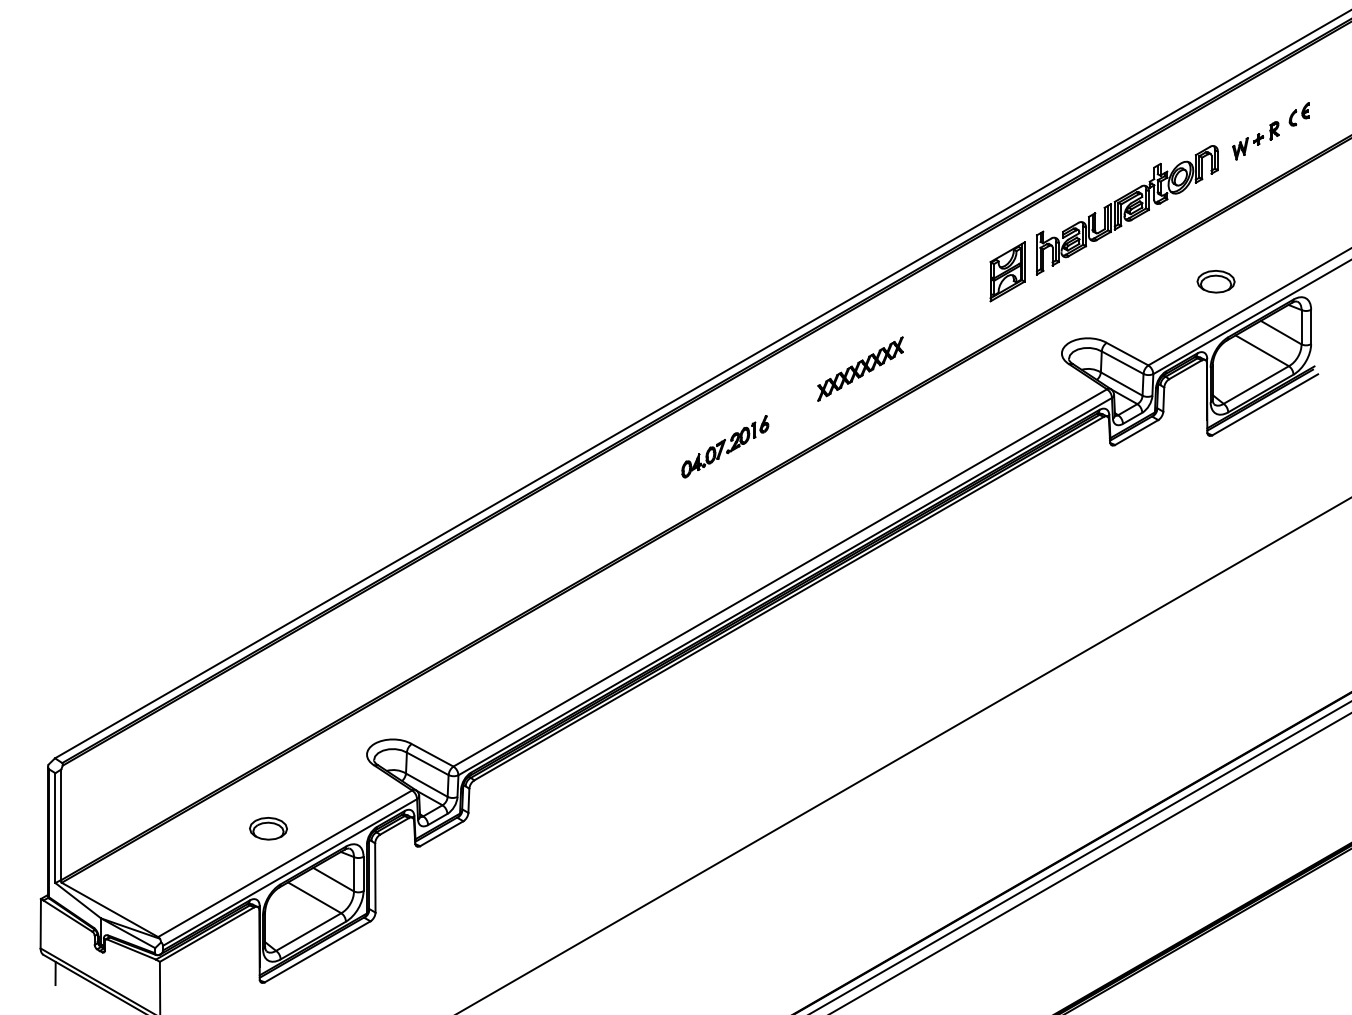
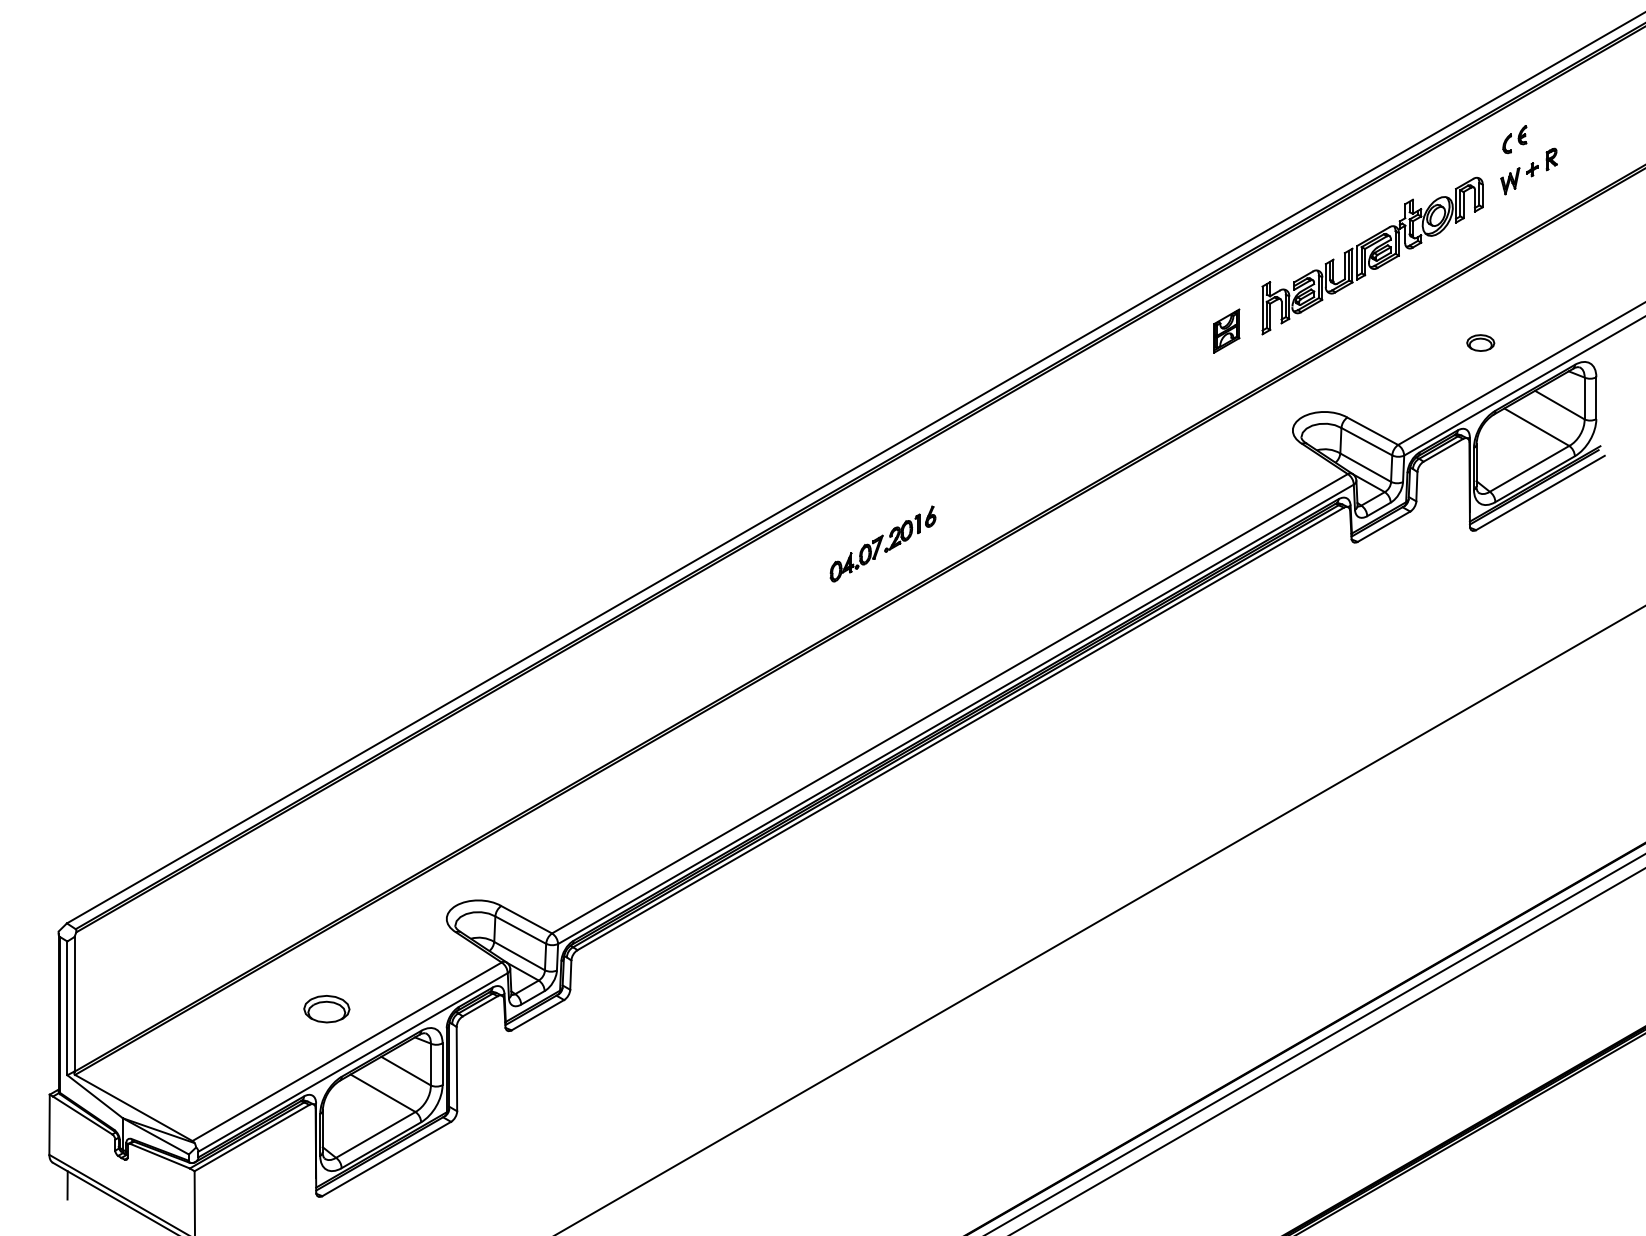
part: (1298, 114) -> (1514, 139), moved
part: (1007, 271) -> (1226, 330), size x0.6
part: (1216, 281) -> (1480, 342), size x0.6
part: (860, 369) -> (1047, 449), removed

